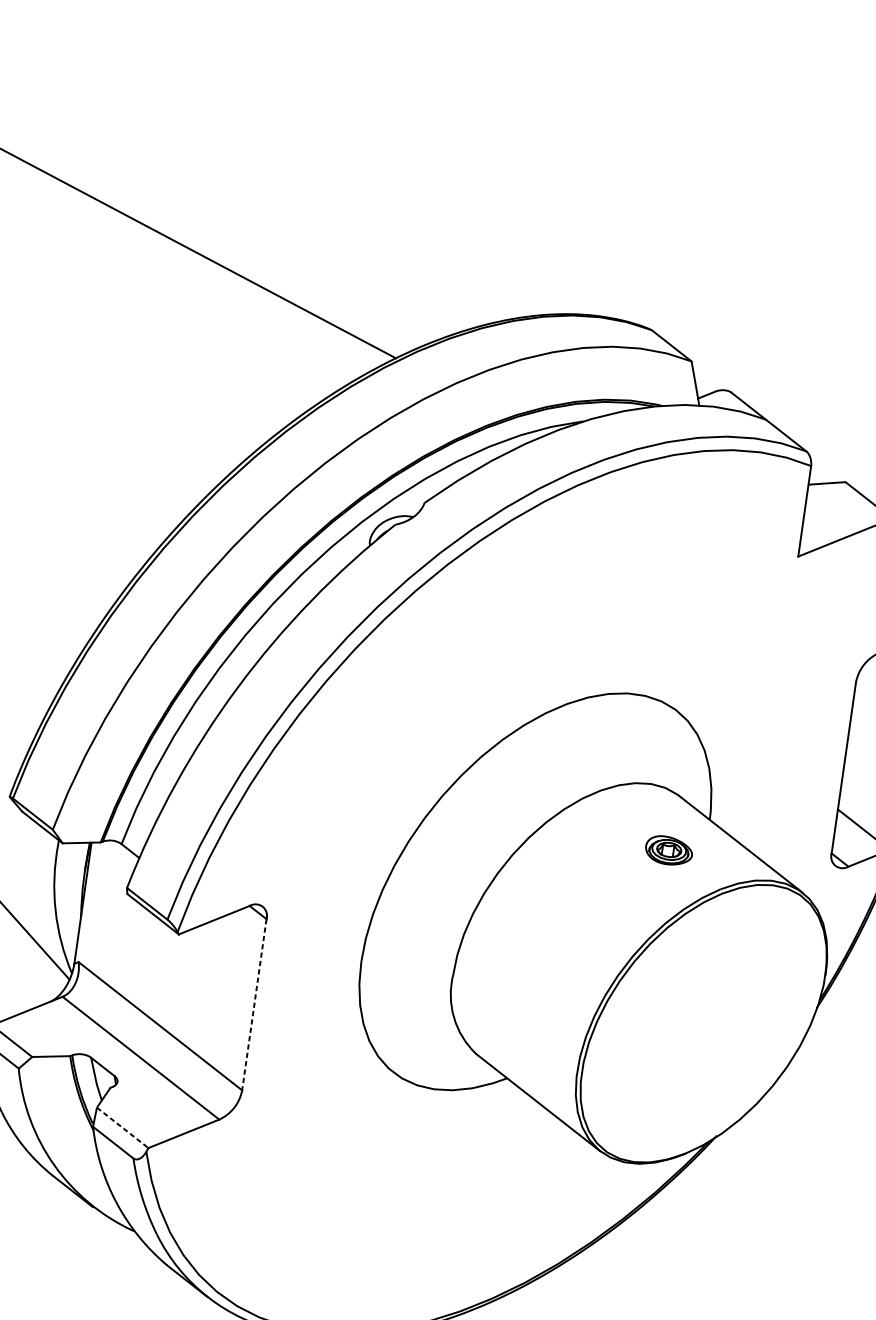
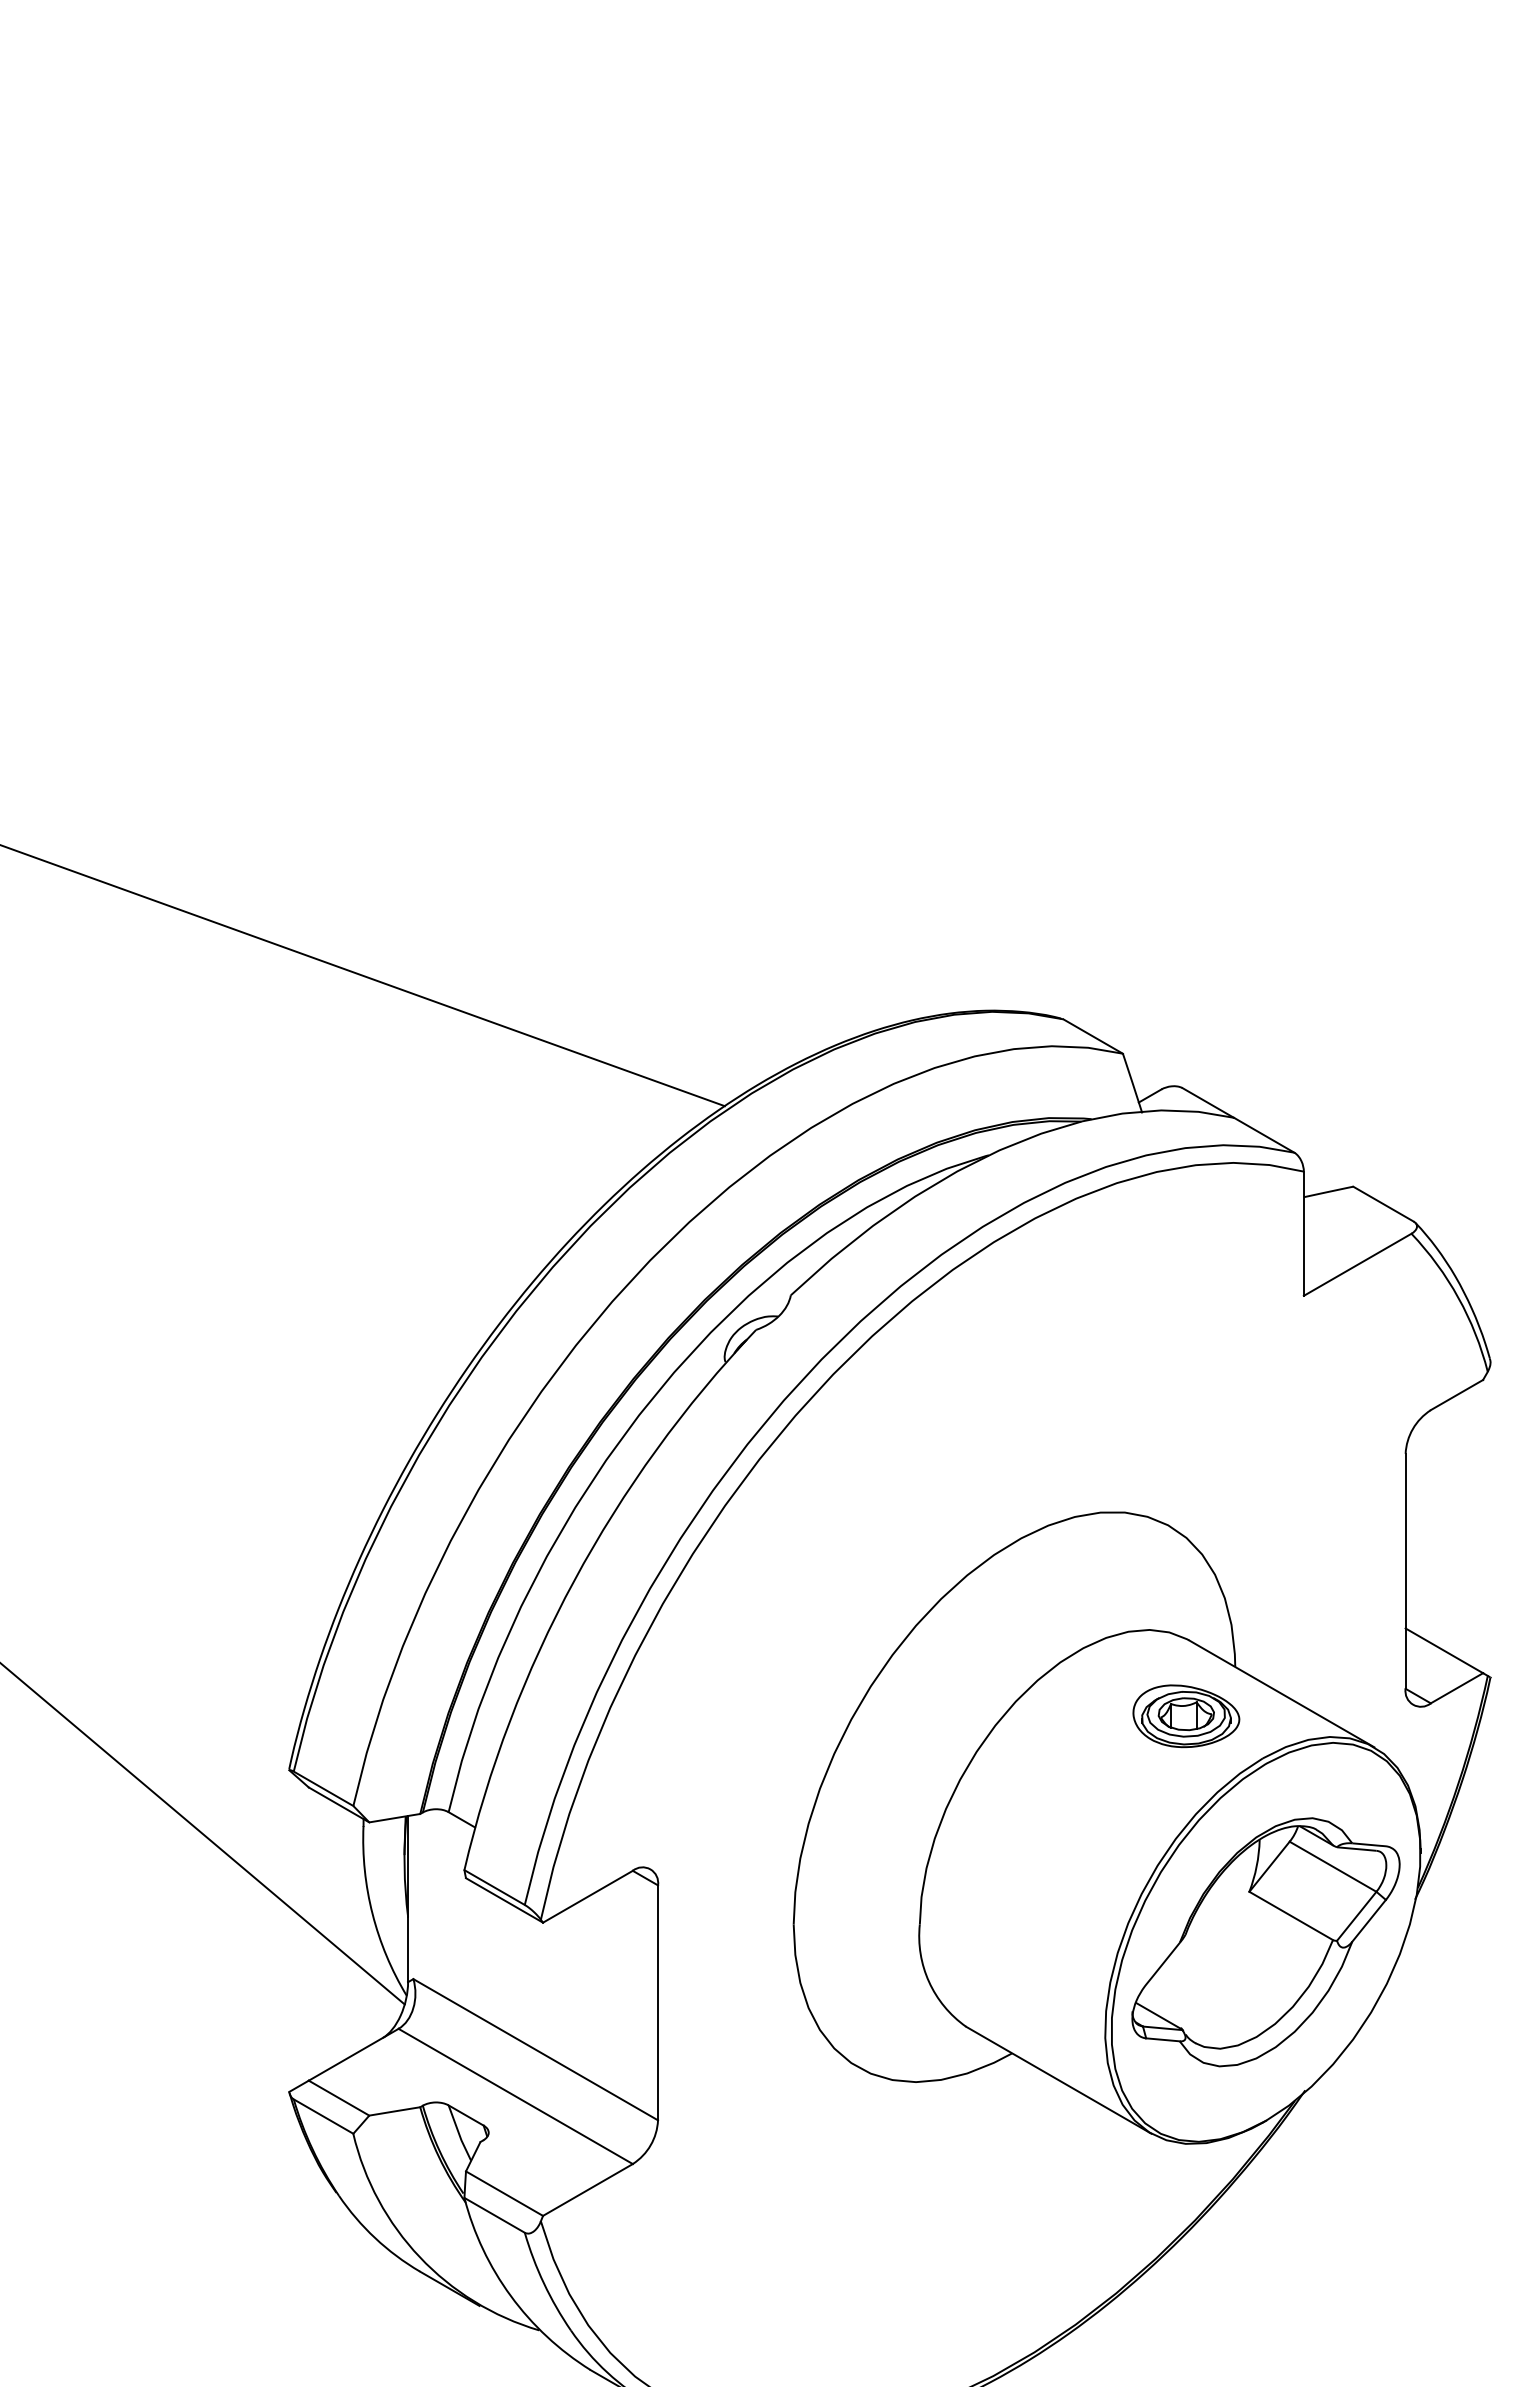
part: (669, 850) -> (1186, 1716), size x1.67
line: (254, 1005) -> (658, 2003), dashed -> solid
part: (703, 1023) -> (1265, 1942), added
line: (122, 1127) -> (504, 2193), dashed -> solid

